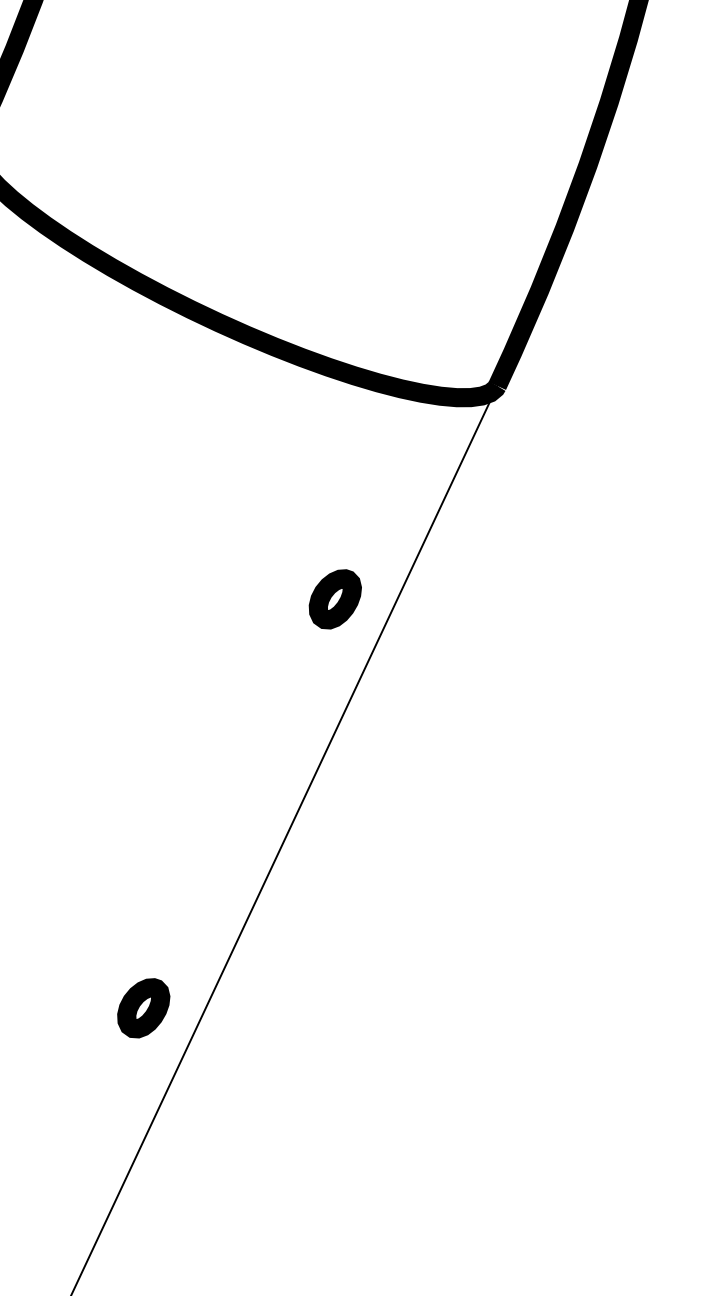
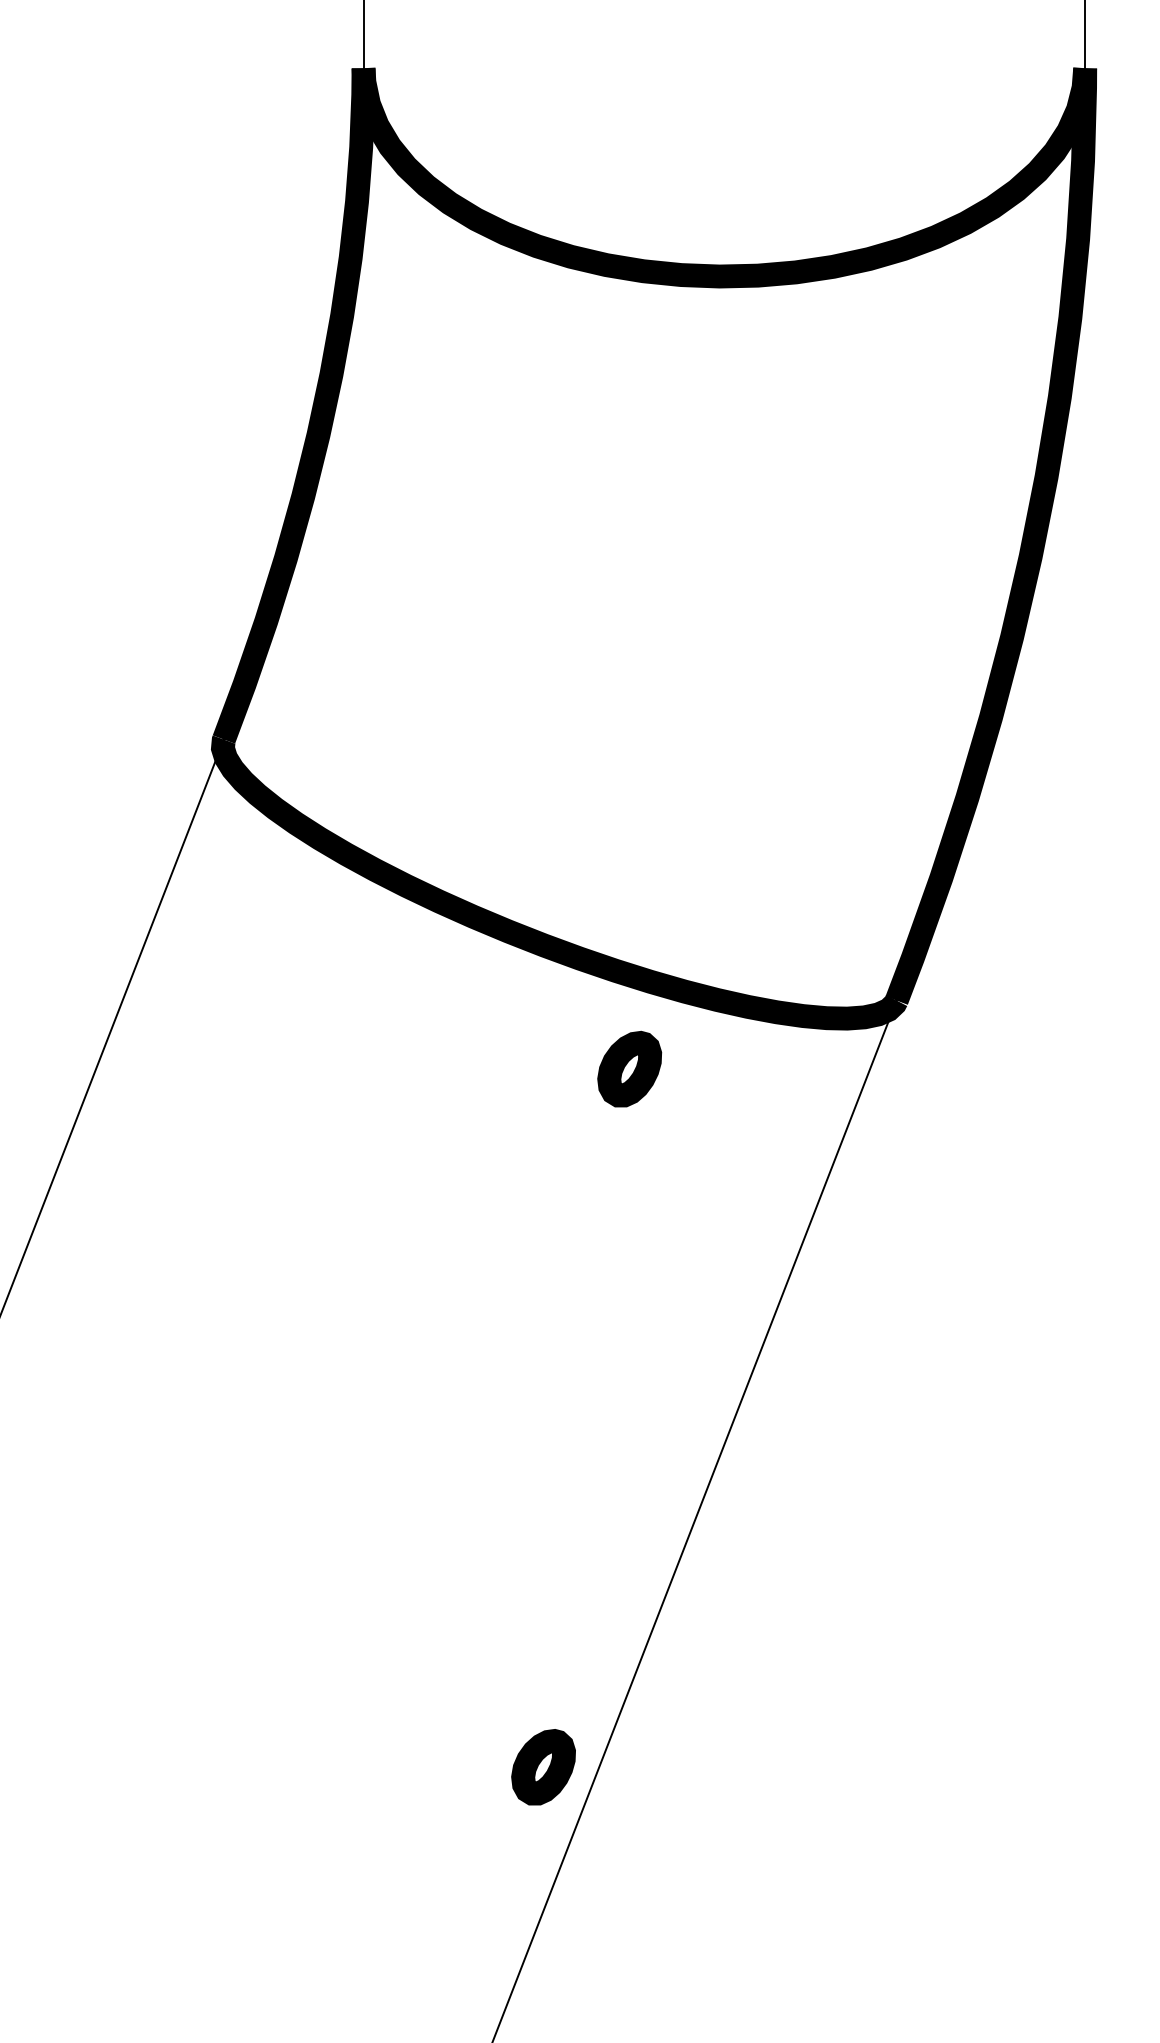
part: (335, 598) -> (629, 1068), moved
part: (143, 1008) -> (543, 1767), moved

